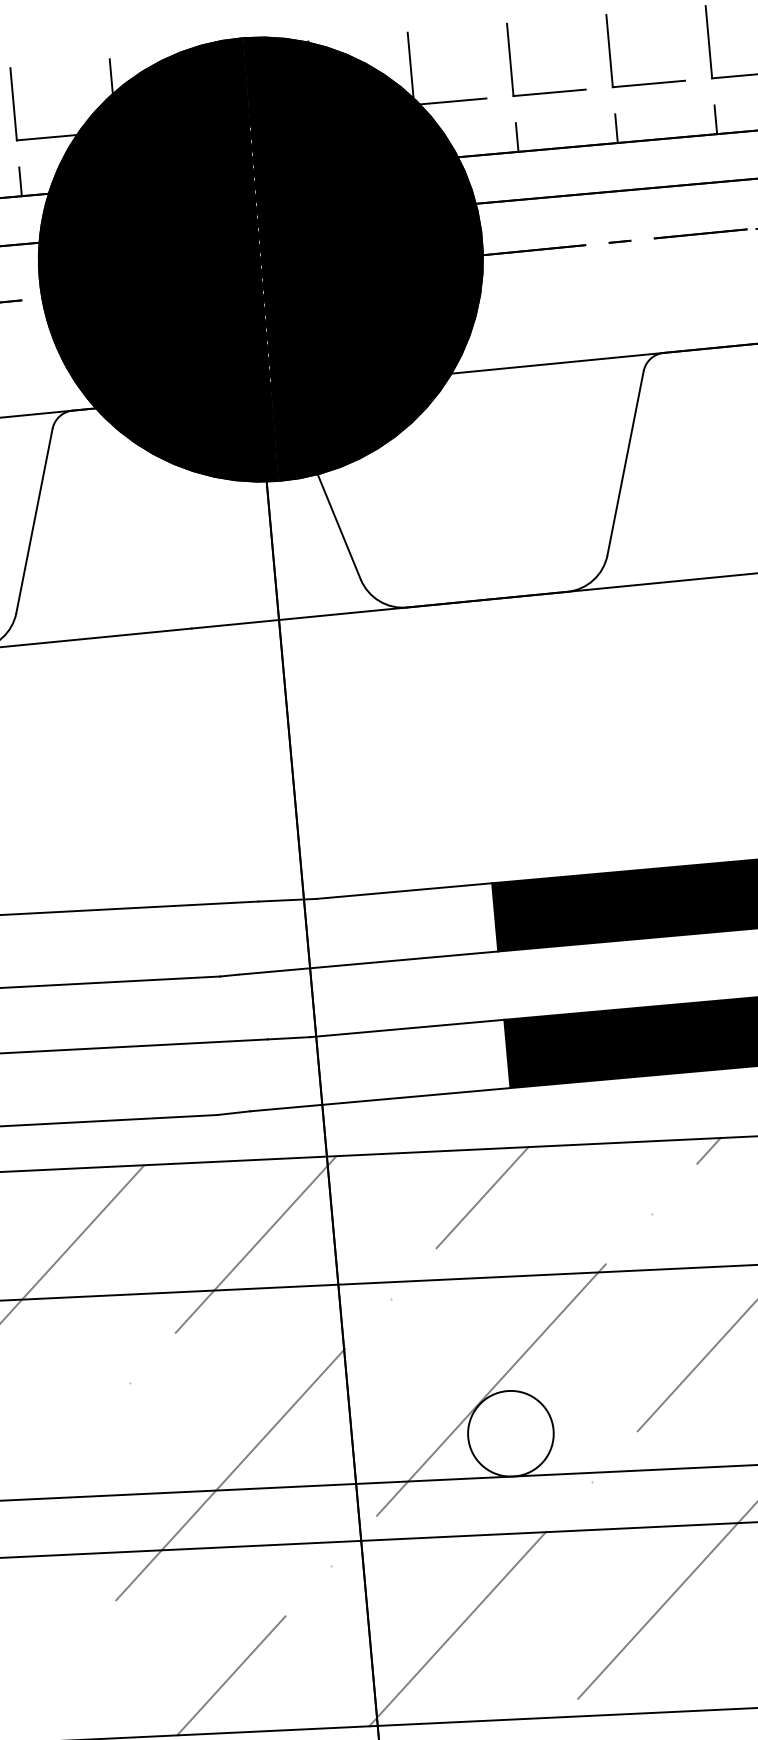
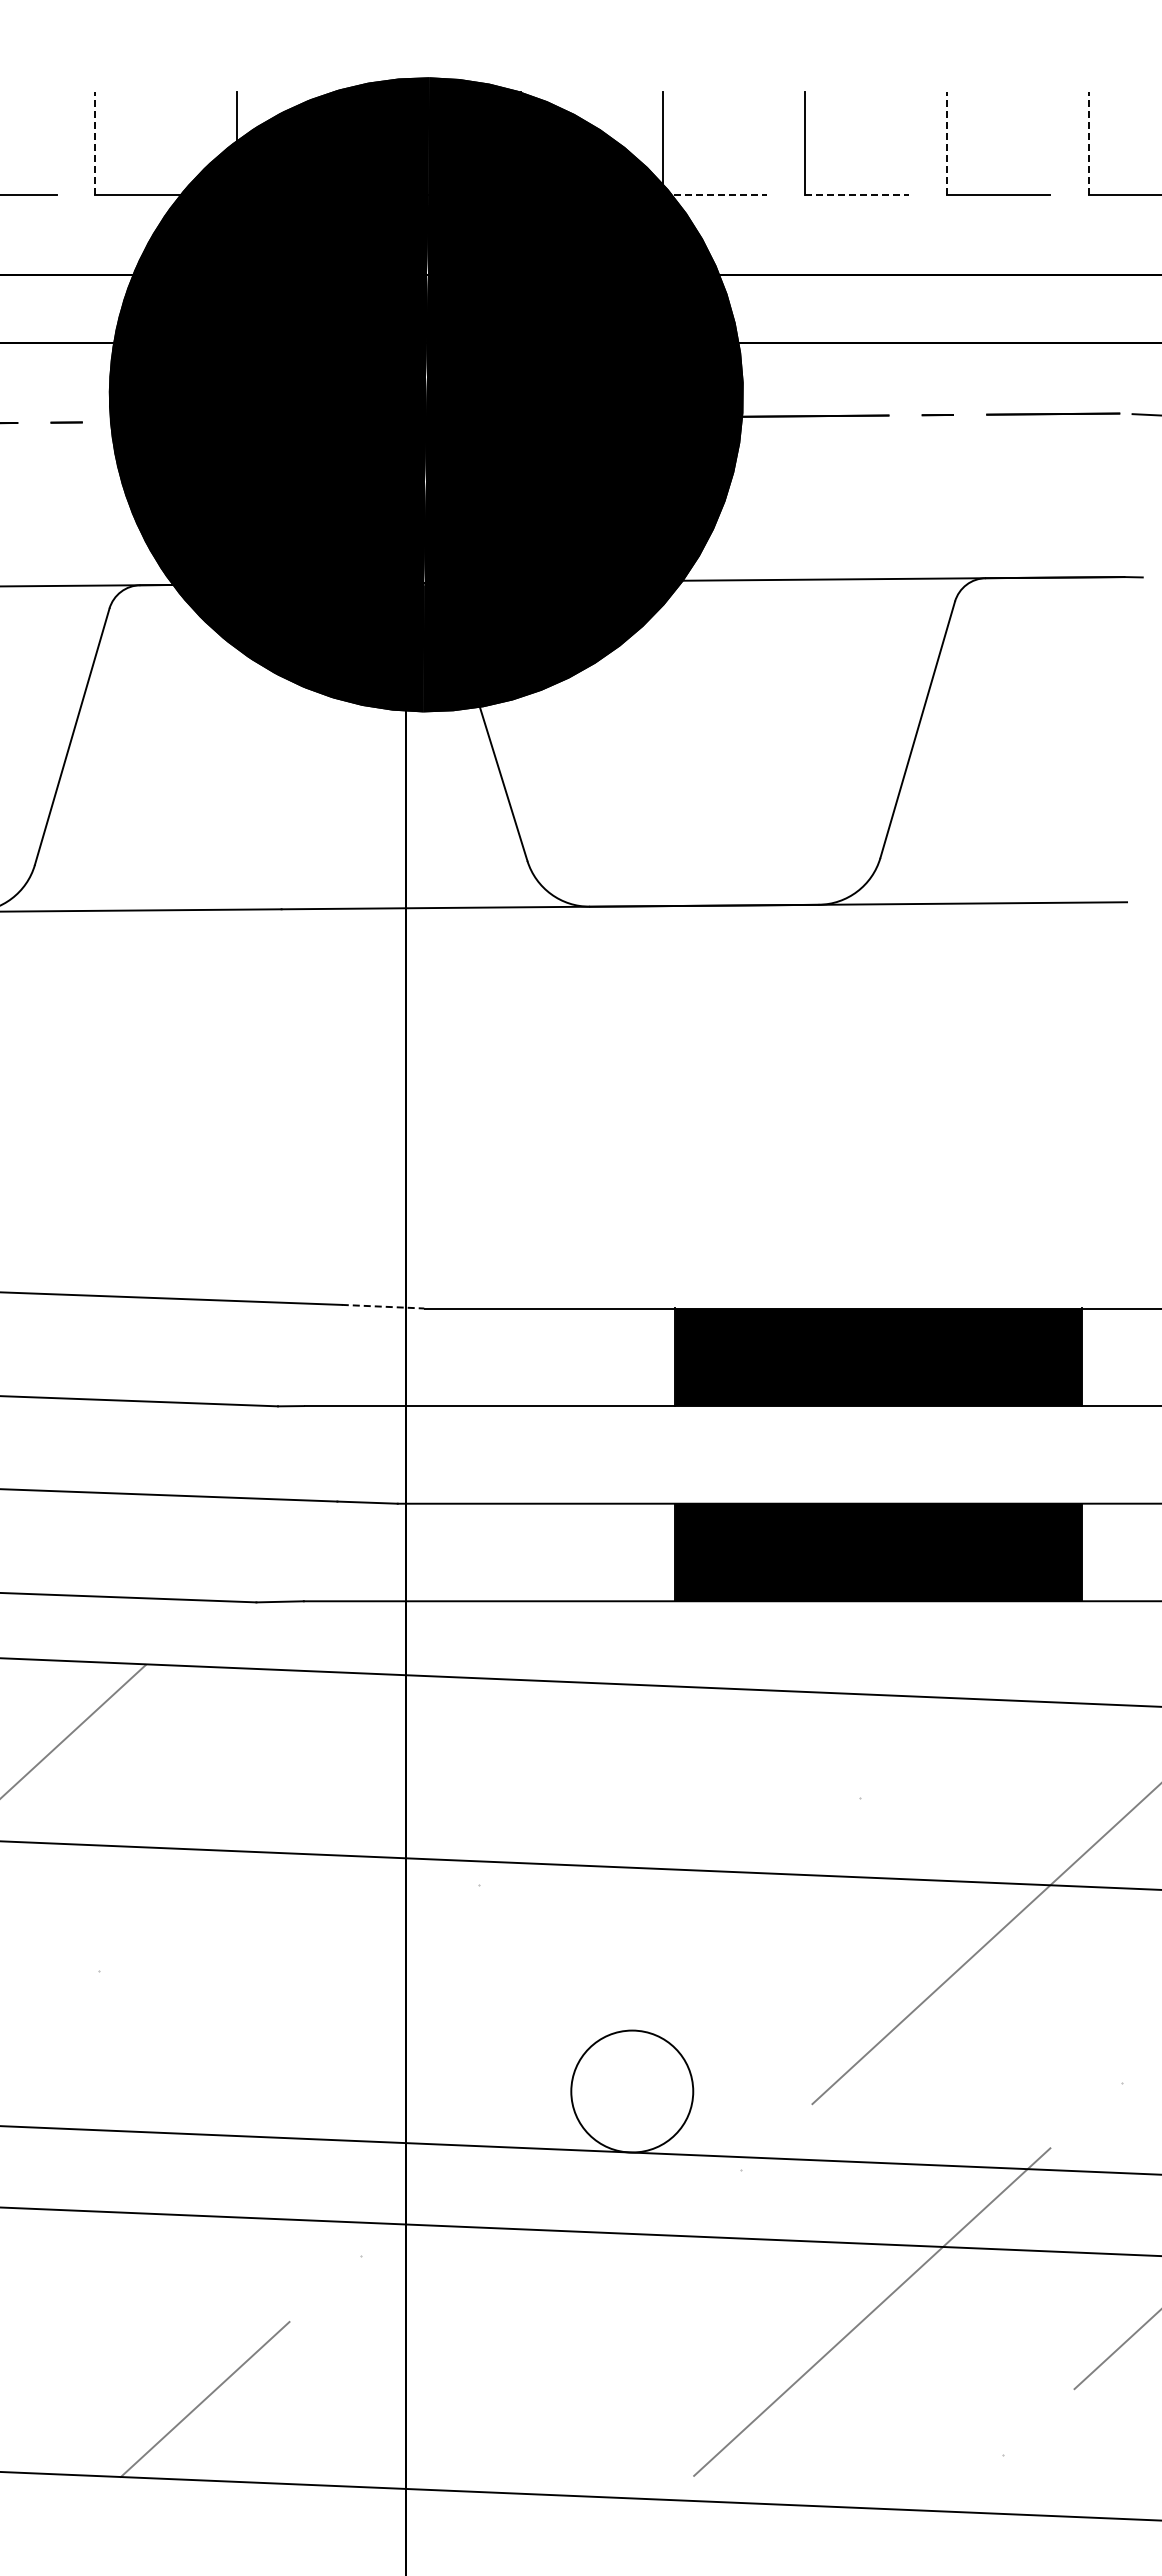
line: (709, 42) -> (1089, 143), solid -> dashed
line: (609, 51) -> (947, 143), solid -> dashed
line: (549, 92) -> (856, 194), solid -> dashed
line: (449, 101) -> (714, 194), solid -> dashed
line: (13, 104) -> (95, 143), solid -> dashed
line: (716, 119) -> (1089, 253), removed
line: (616, 128) -> (947, 253), removed
line: (517, 137) -> (805, 253), removed
line: (20, 181) -> (95, 253), removed
line: (287, 900) -> (383, 1306), solid -> dashed
line: (708, 1150) -> (948, 1715), removed
line: (482, 1197) -> (621, 1753), removed
line: (255, 1244) -> (294, 1790), removed
line: (491, 1389) -> (610, 2026), removed
line: (230, 1474) -> (229, 2113), removed
line: (457, 1628) -> (531, 2361), removed

